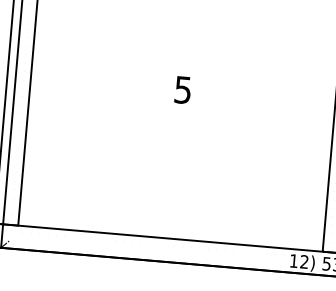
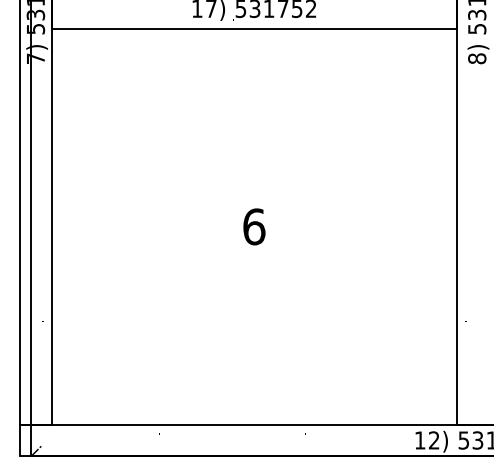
text: (183, 89) -> (254, 226), 5 -> 6

